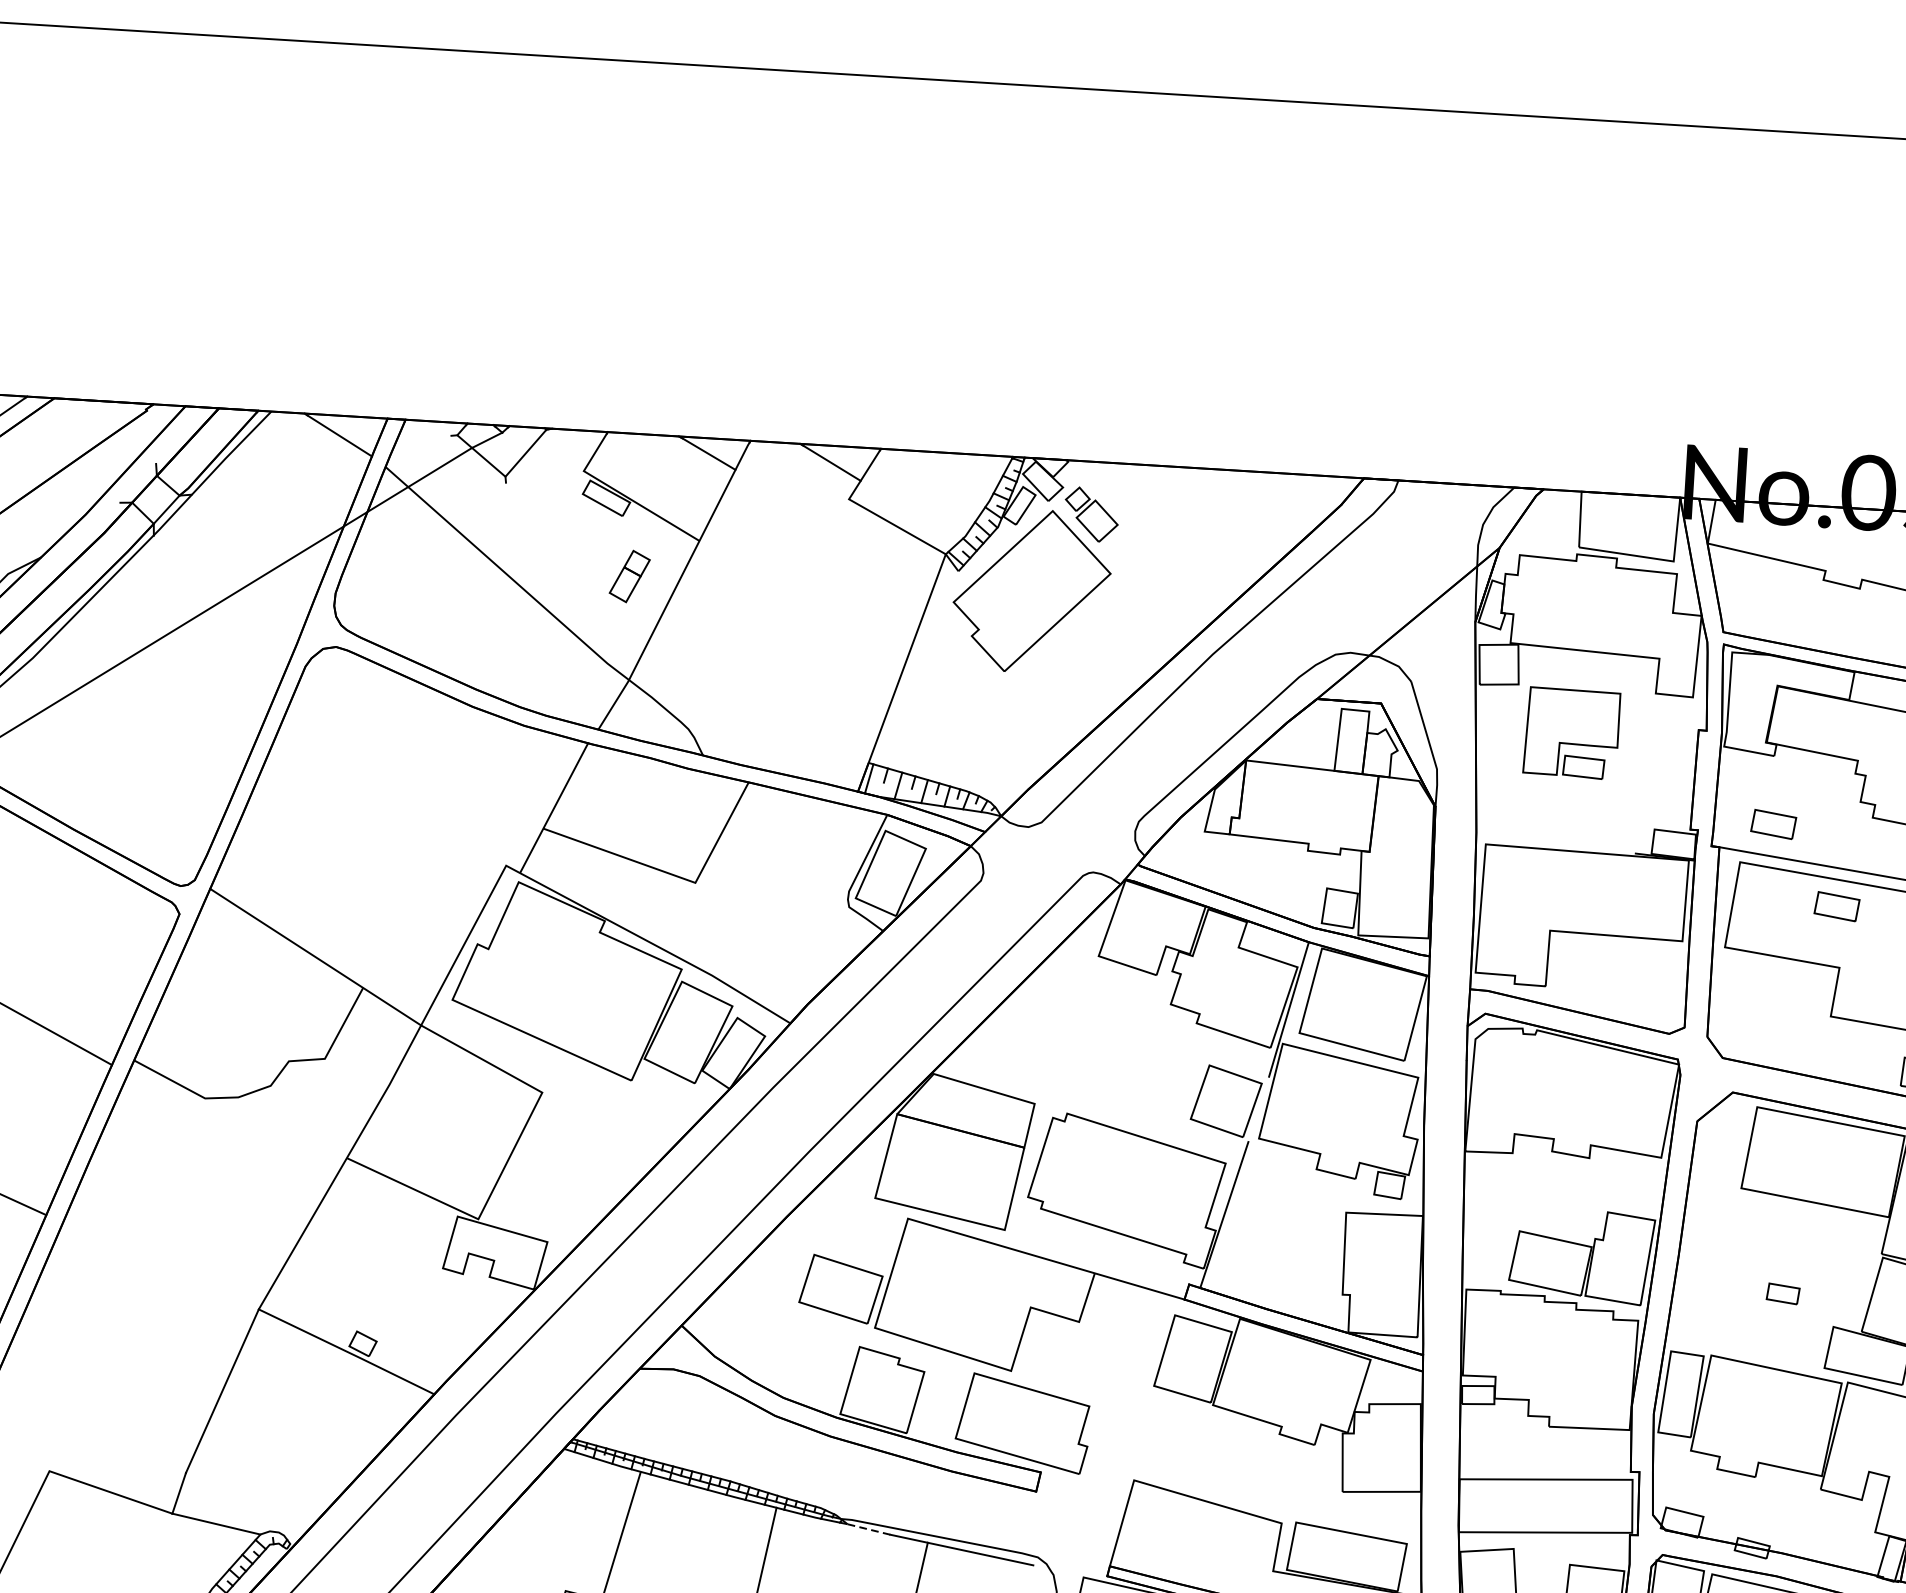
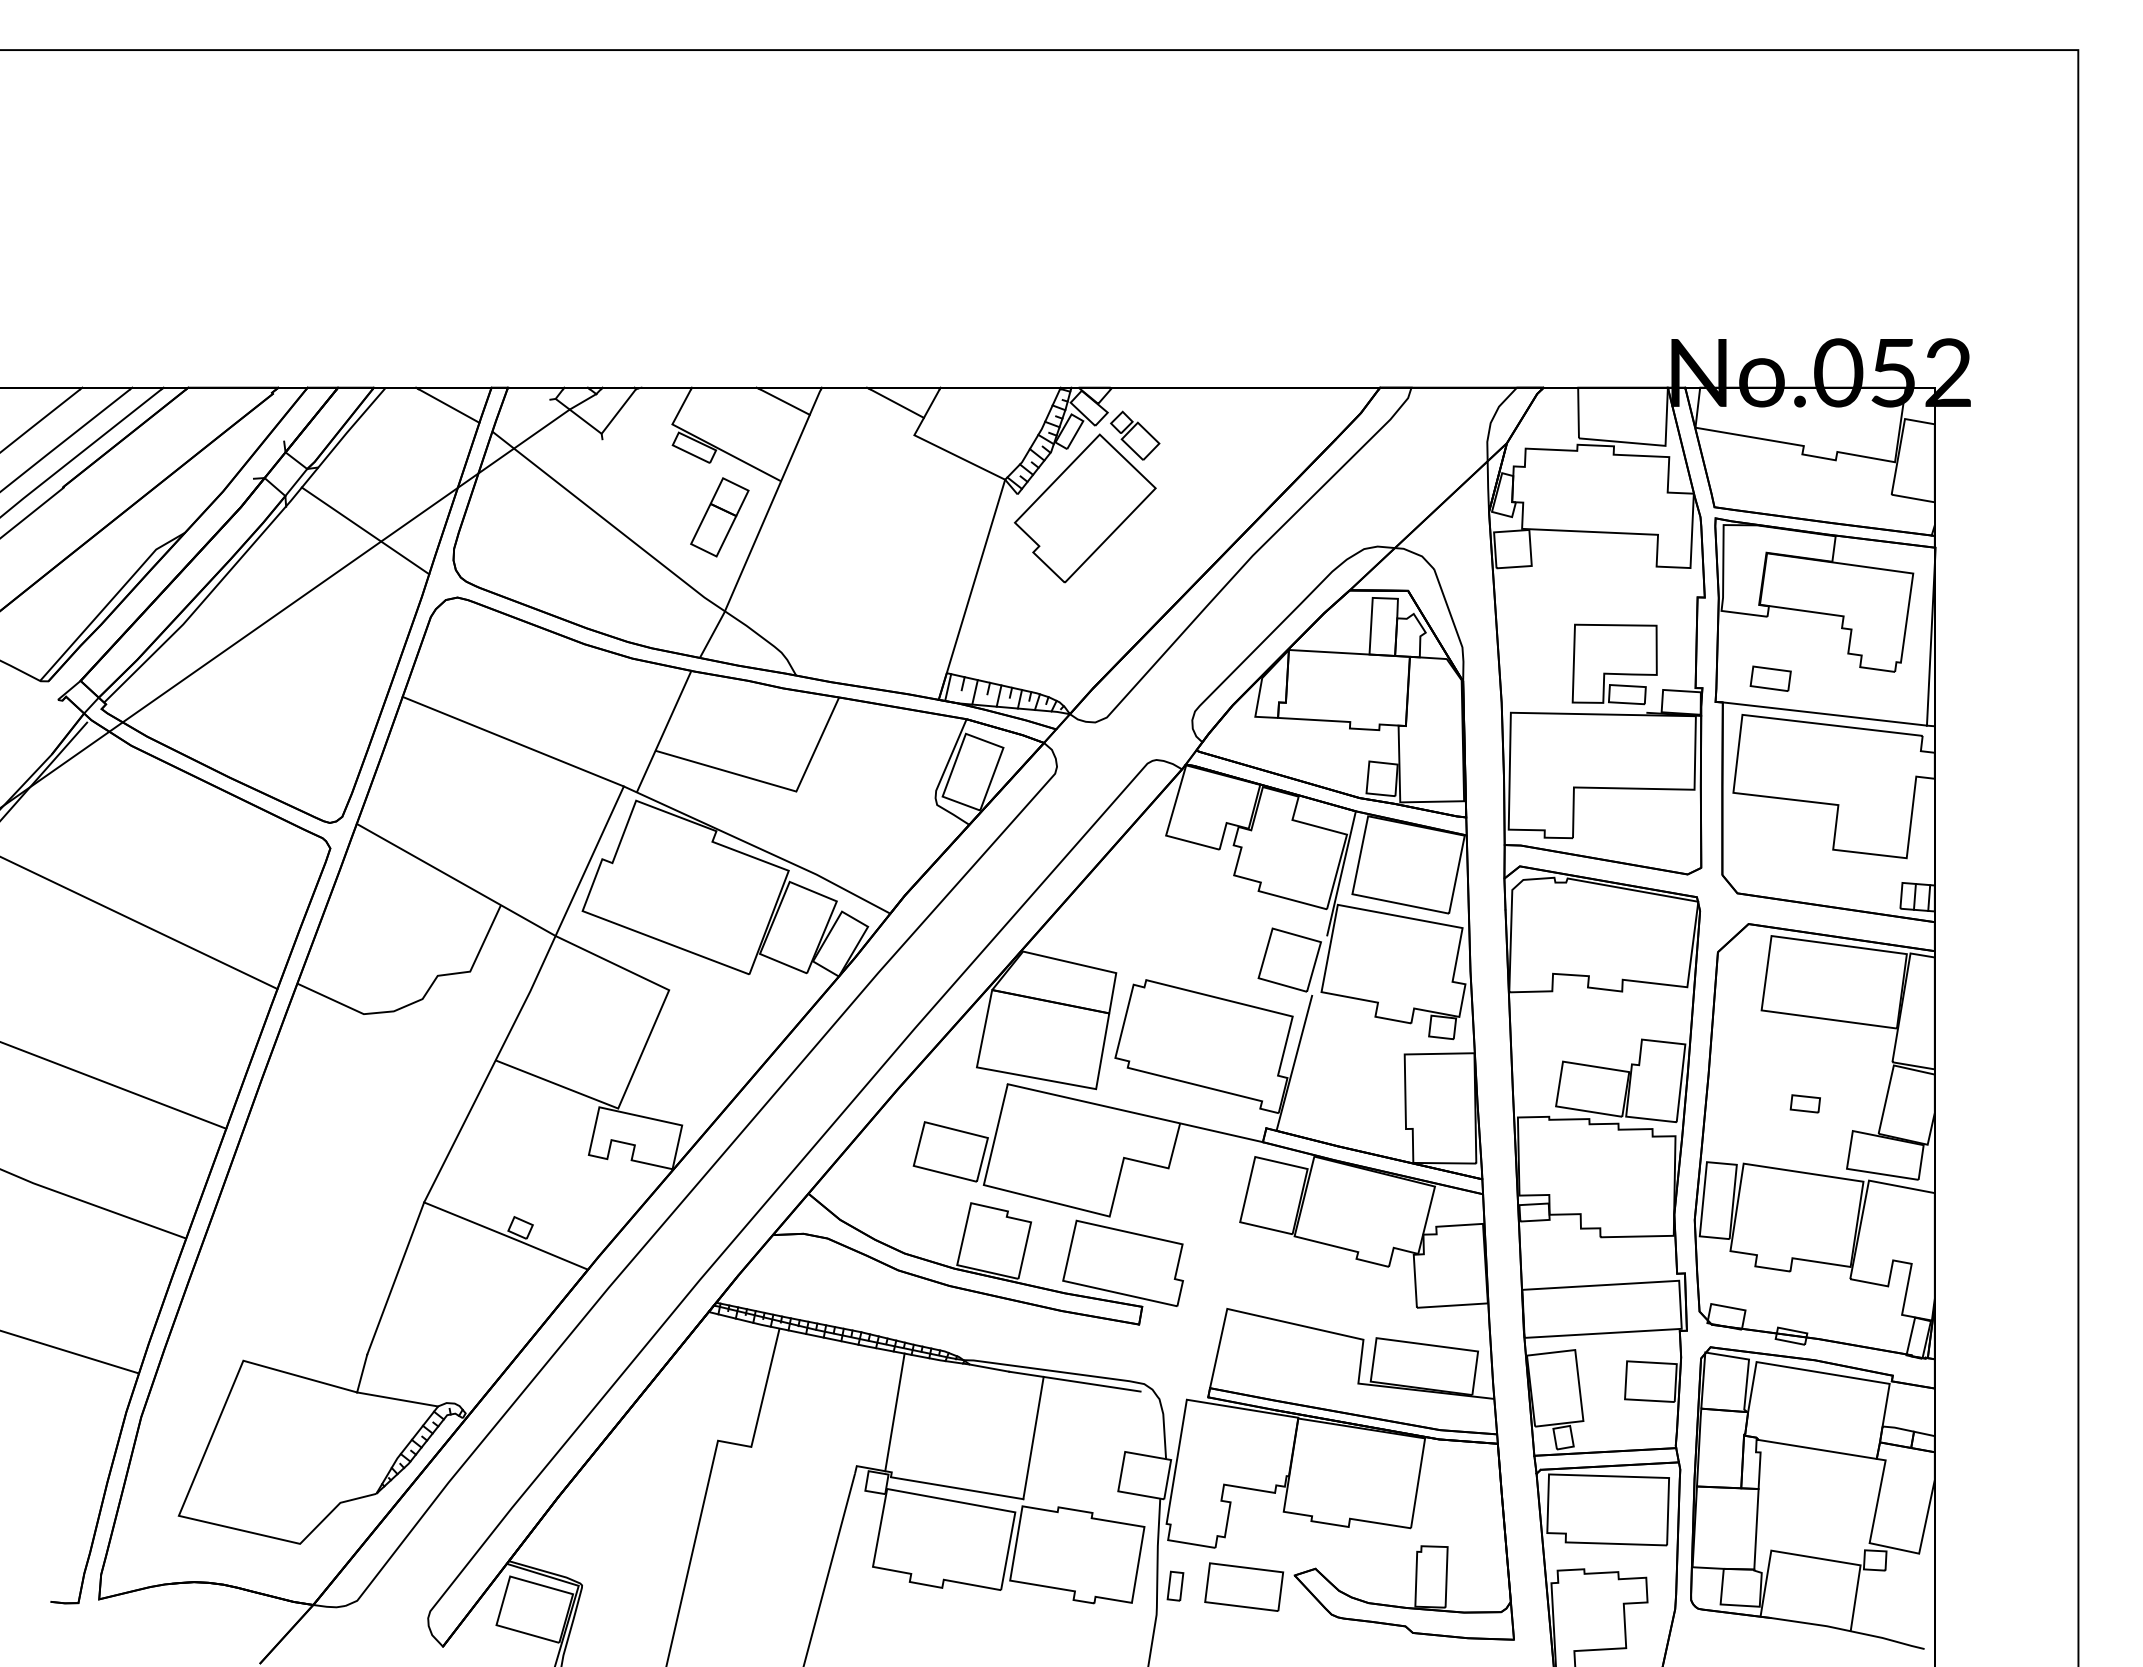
line: (239, 567) -> (365, 530), added
part: (629, 576) -> (719, 517), size x1.67
part: (1571, 733) -> (1614, 664), moved
line: (386, 808) -> (512, 741), added
part: (1836, 906) -> (1832, 749), removed
line: (868, 1529) -> (989, 1368), dashed -> solid

